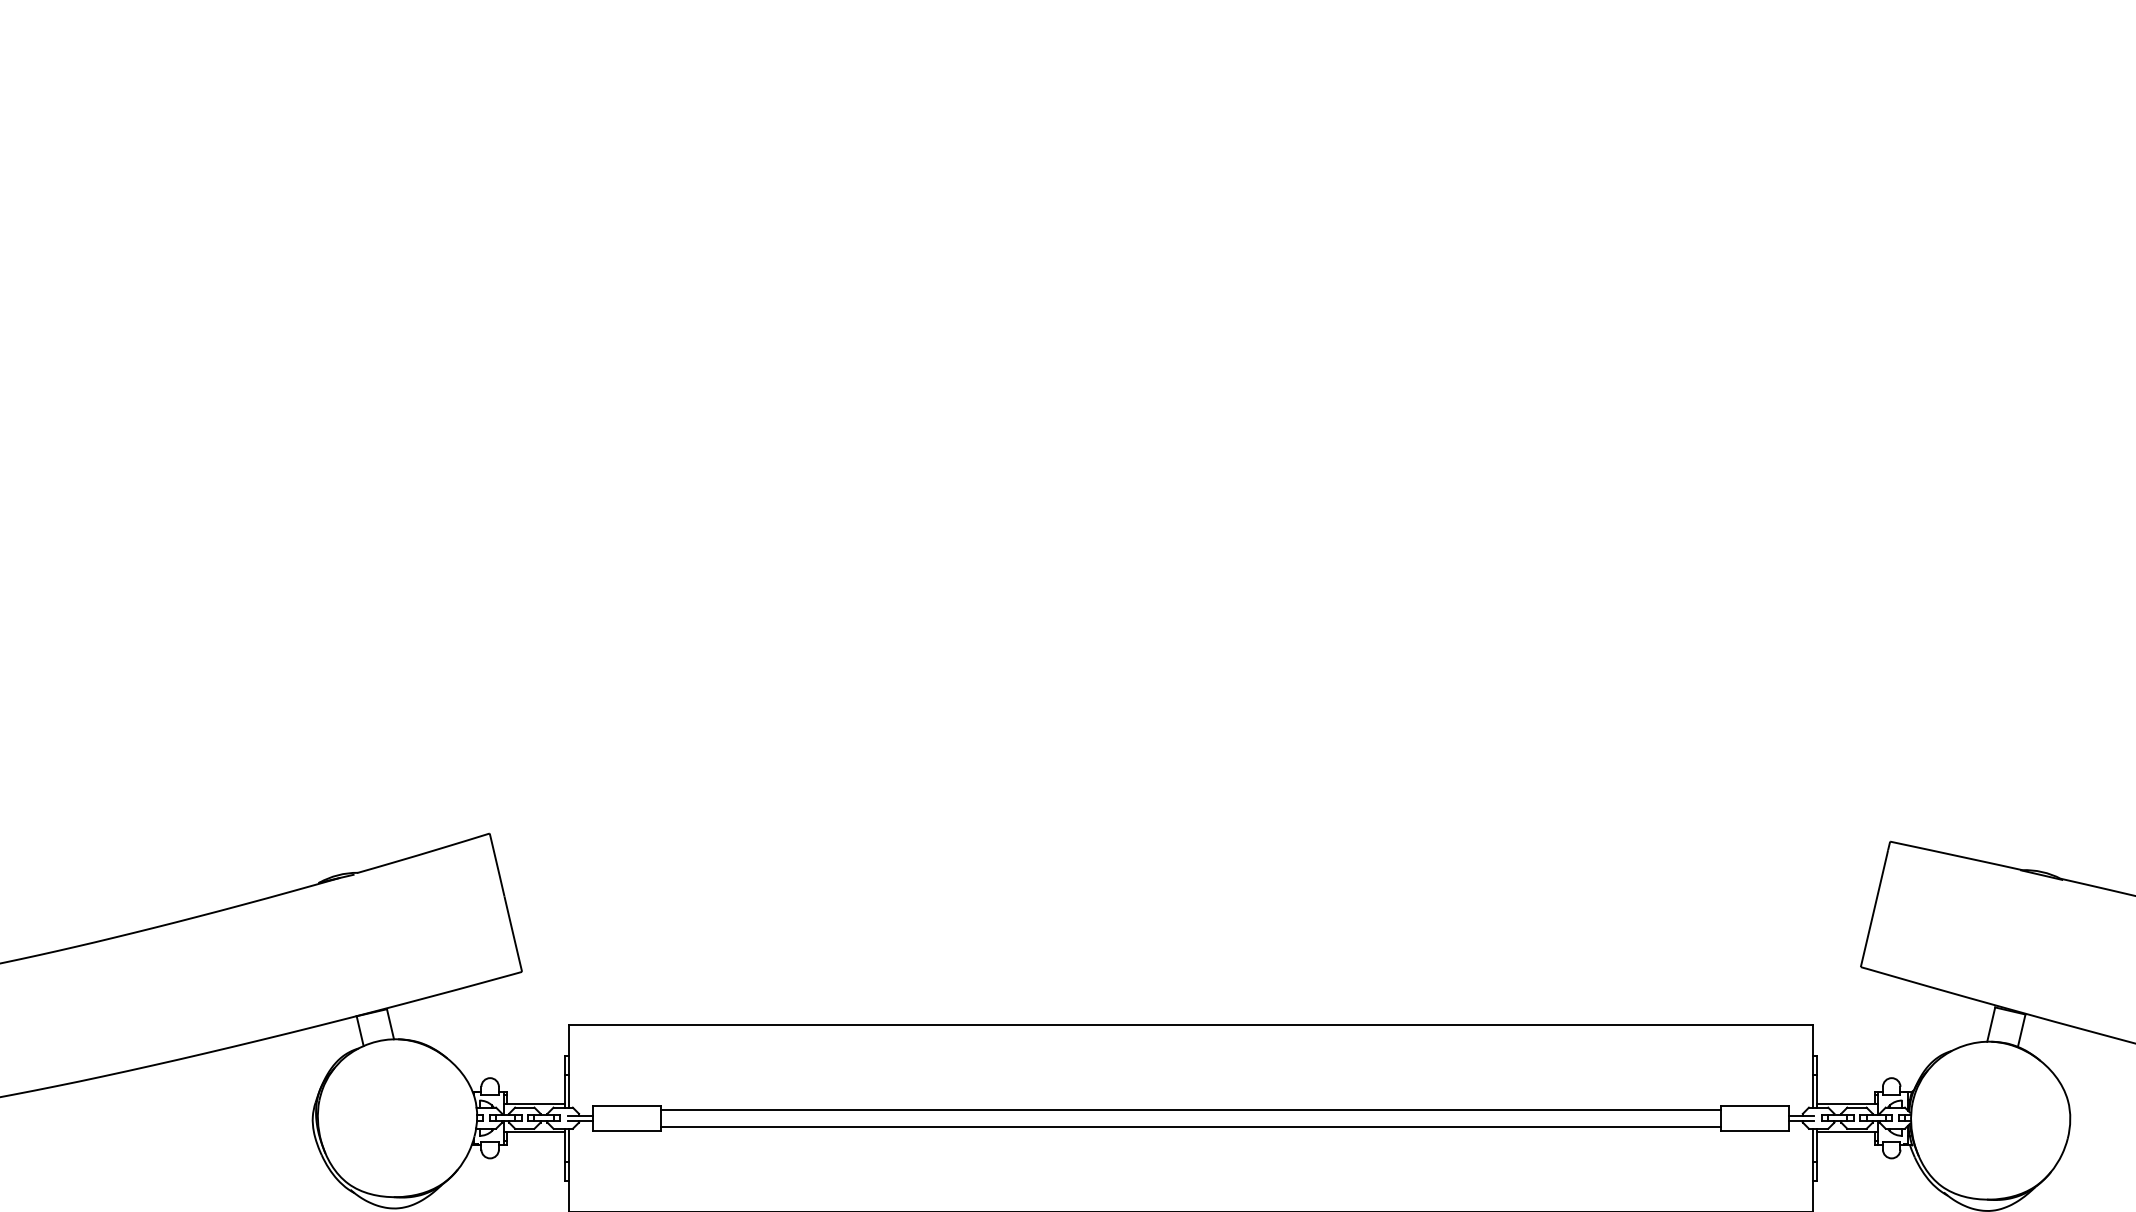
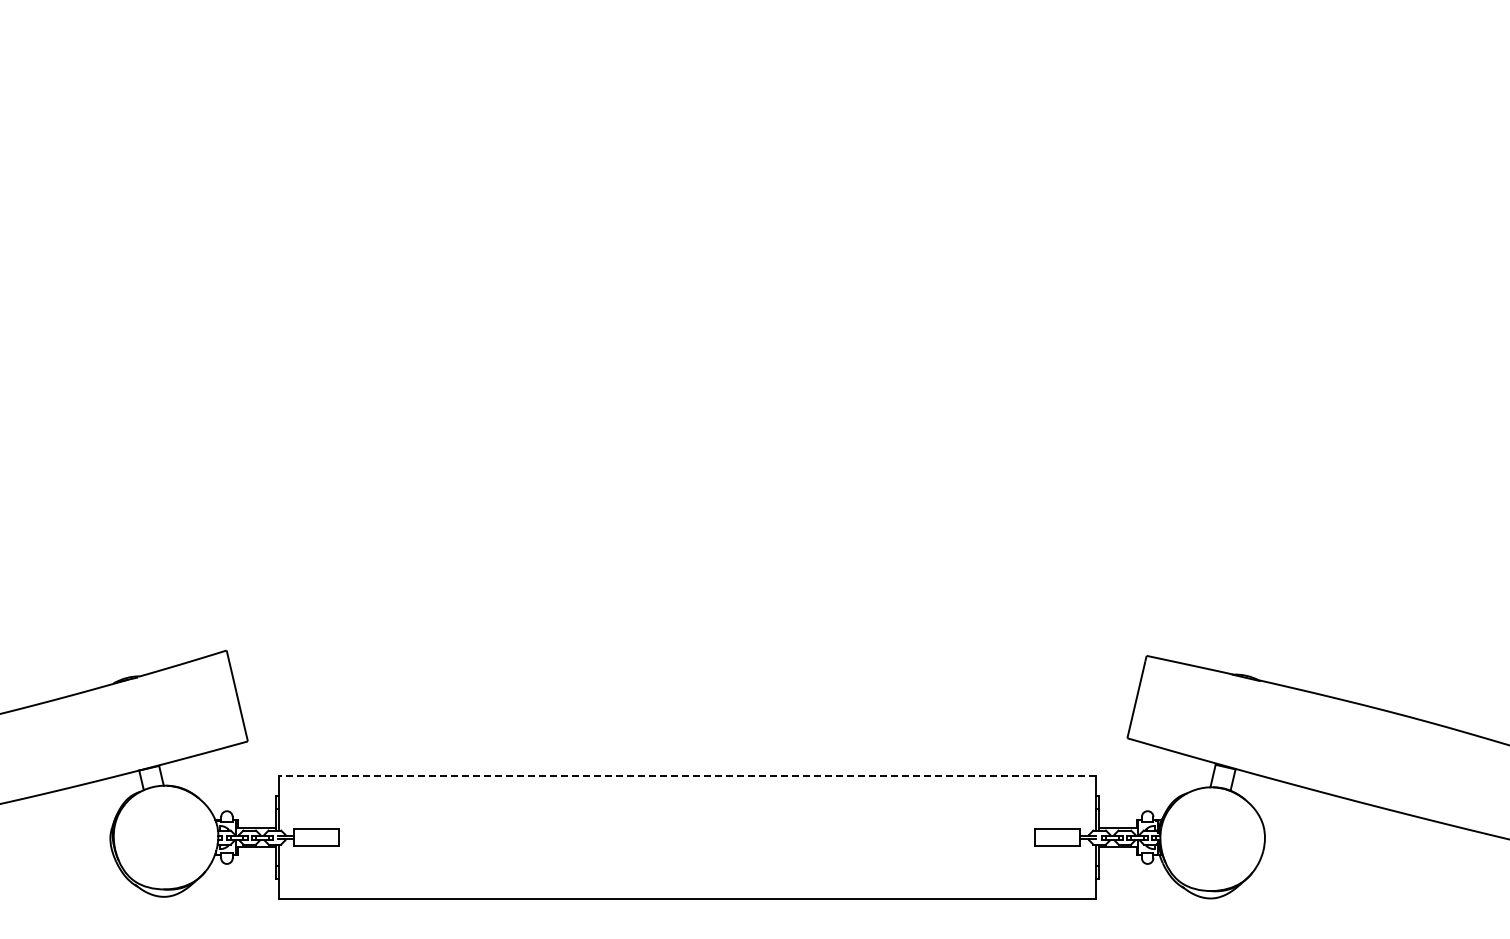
line: (1191, 1025) -> (687, 776), solid -> dashed
line: (1191, 1110) -> (687, 832), removed
line: (1191, 1127) -> (687, 843), removed

